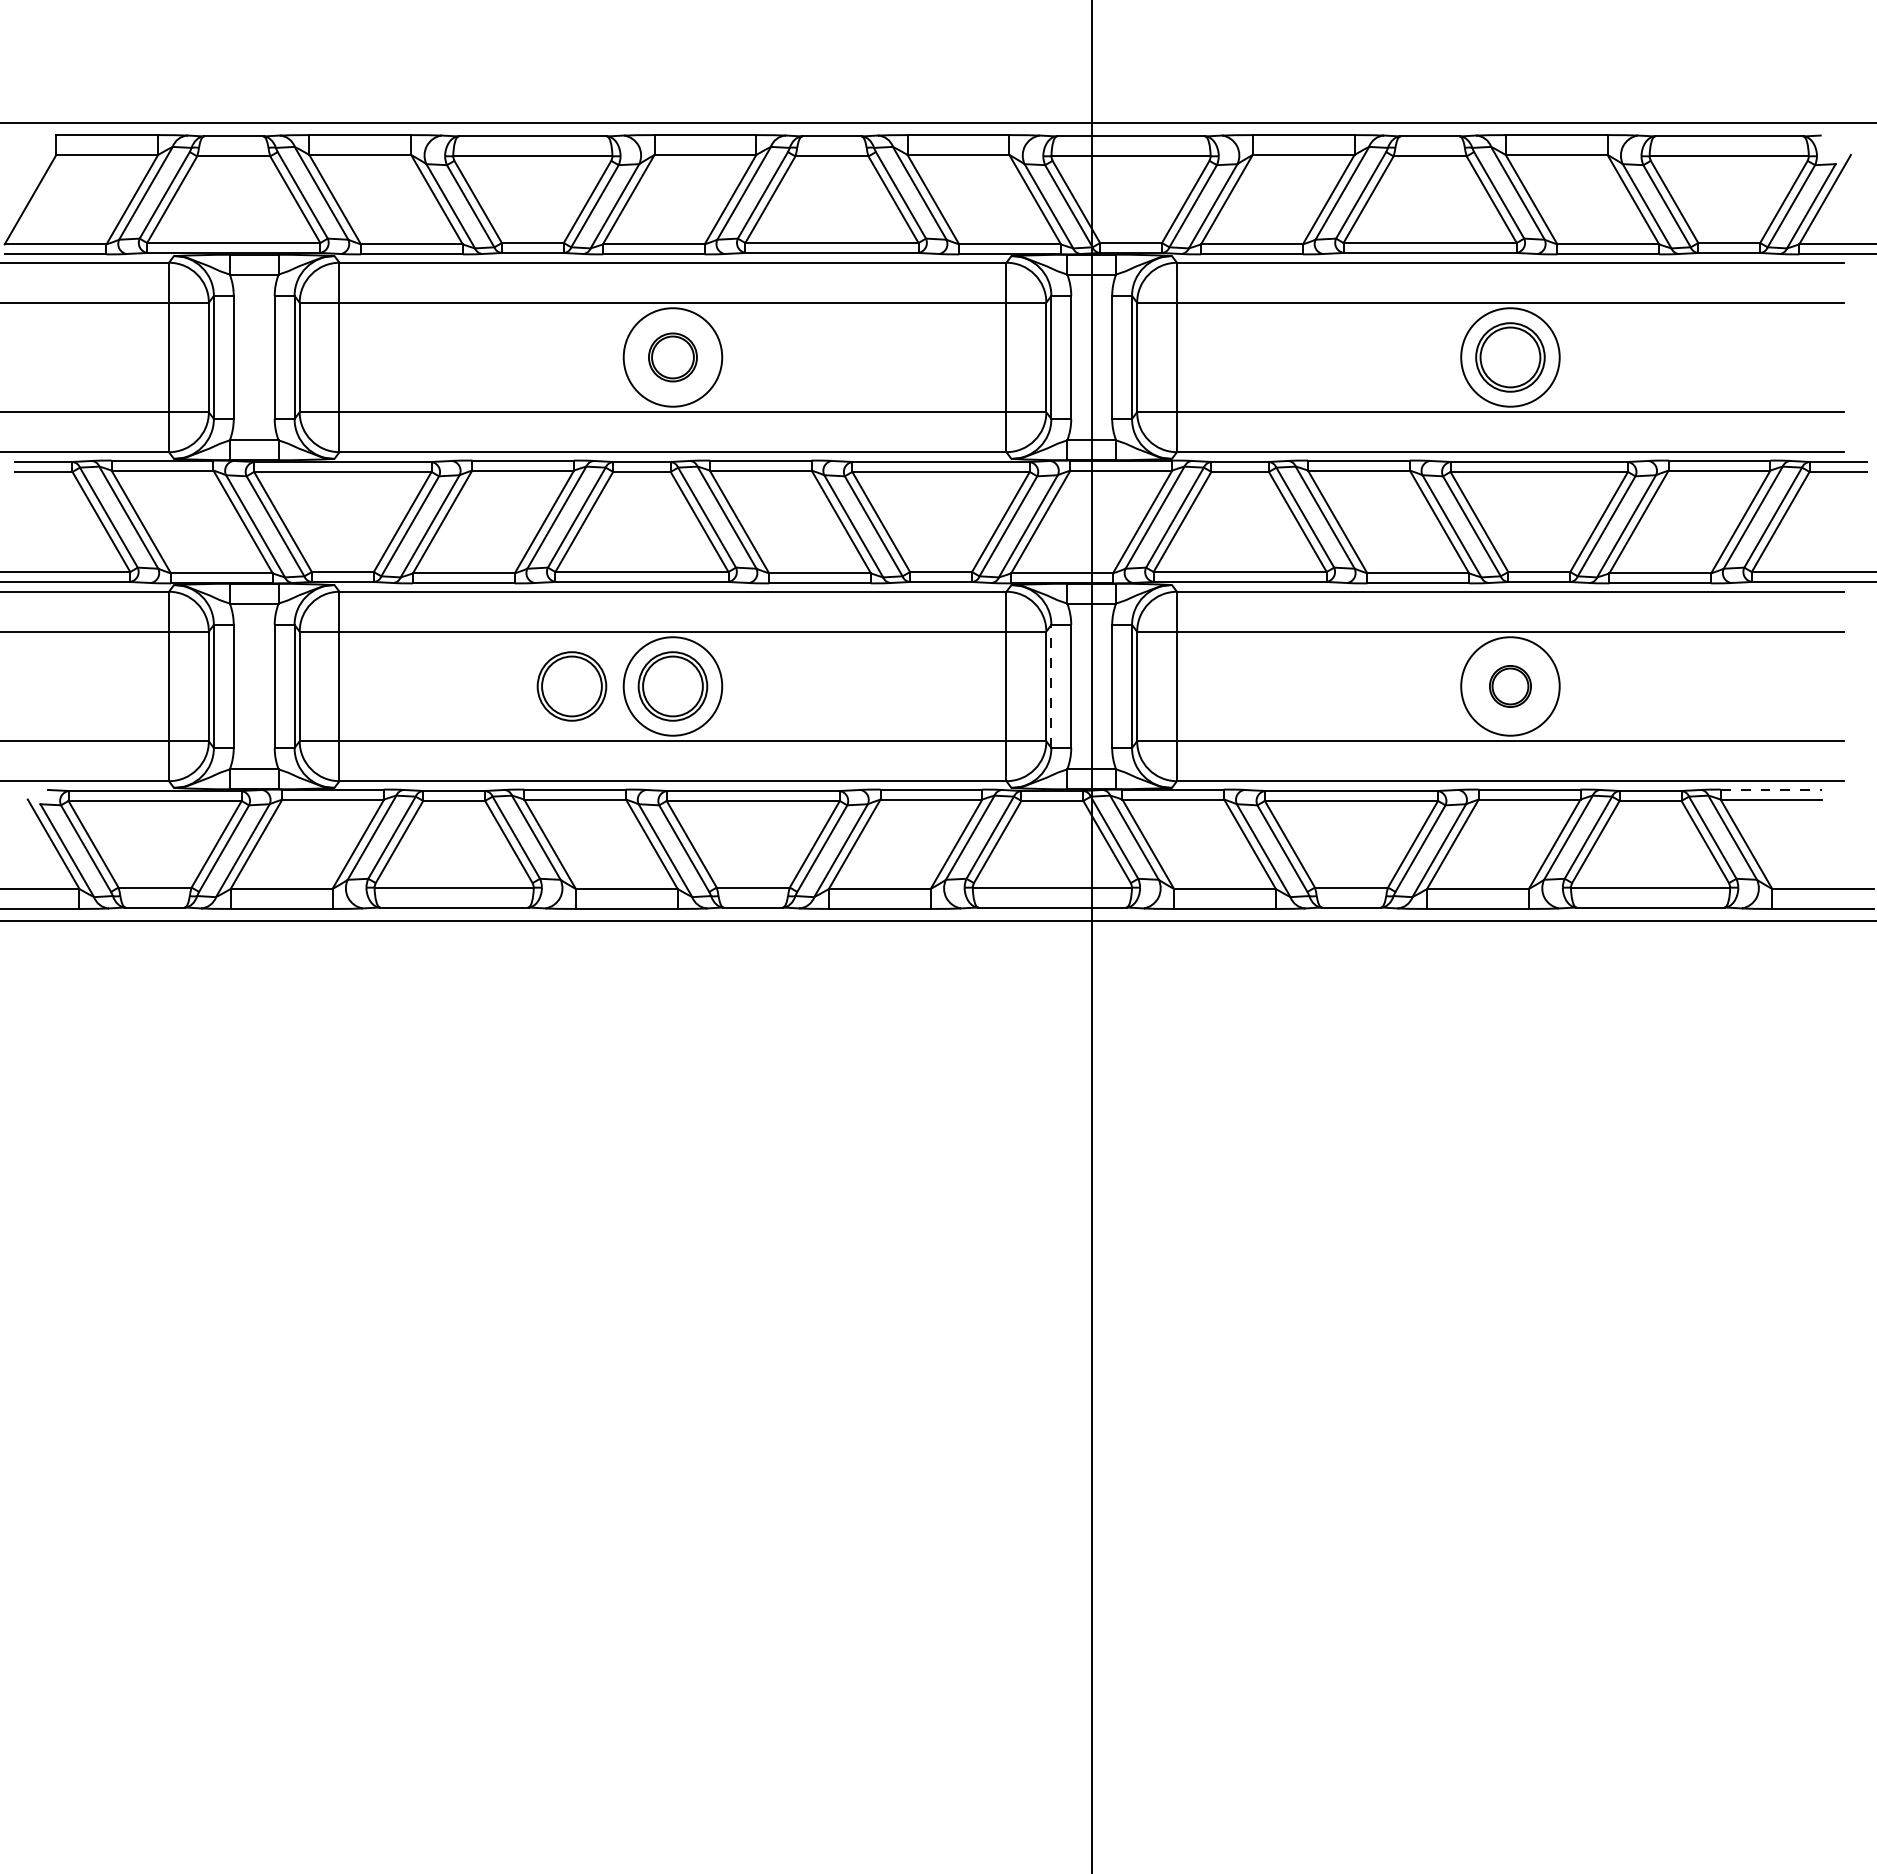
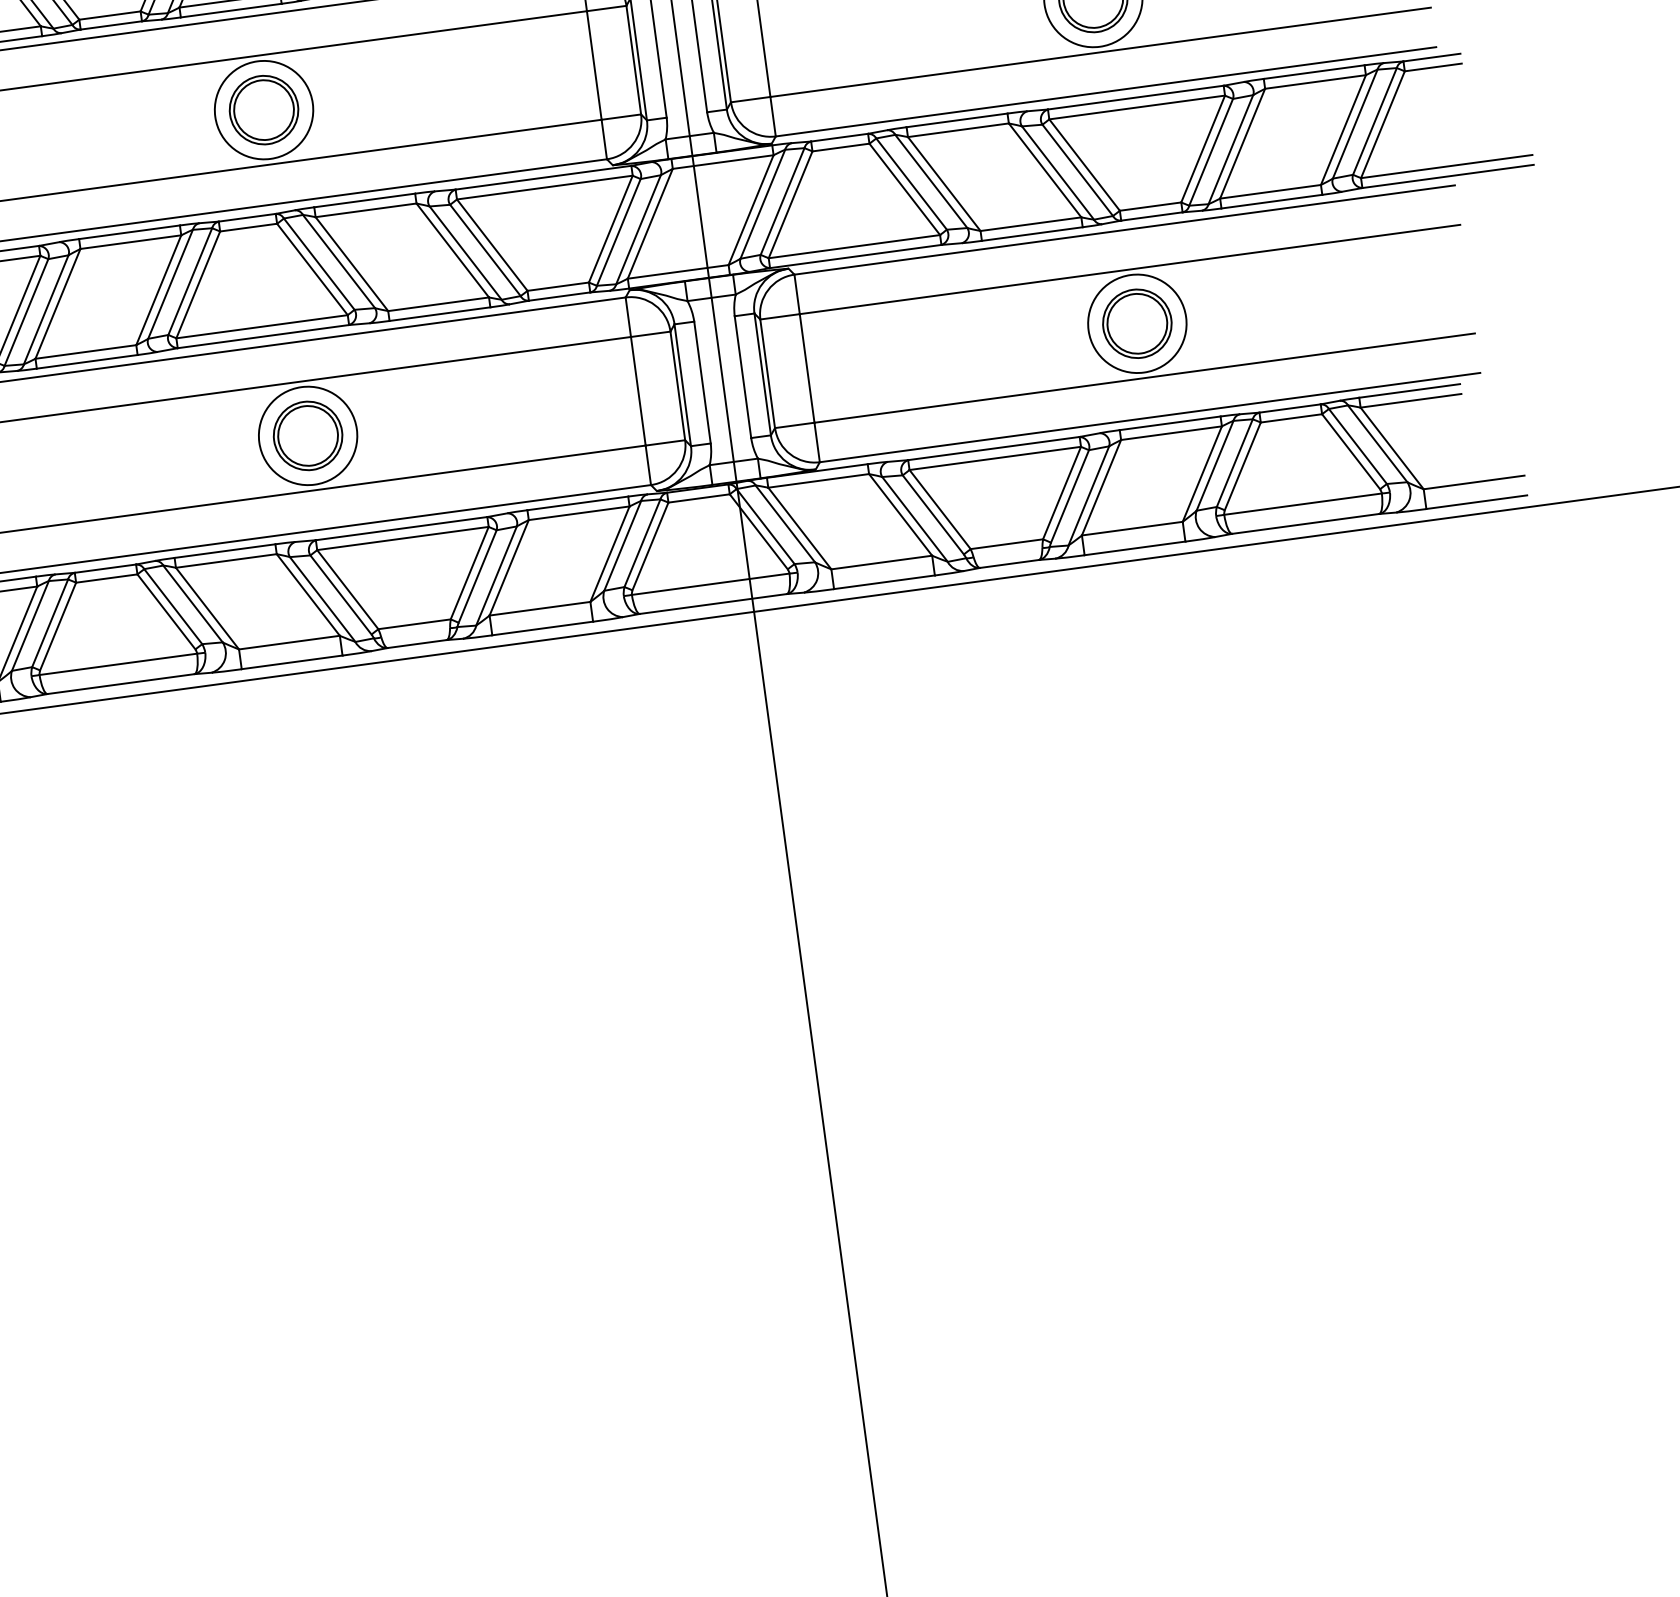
part: (672, 357) -> (263, 110), size x1.43
part: (571, 686) -> (207, 449), removed
line: (1051, 686) -> (682, 385), dashed -> solid
part: (1510, 686) -> (1137, 323), size x1.67
line: (1771, 789) -> (1409, 390), dashed -> solid

